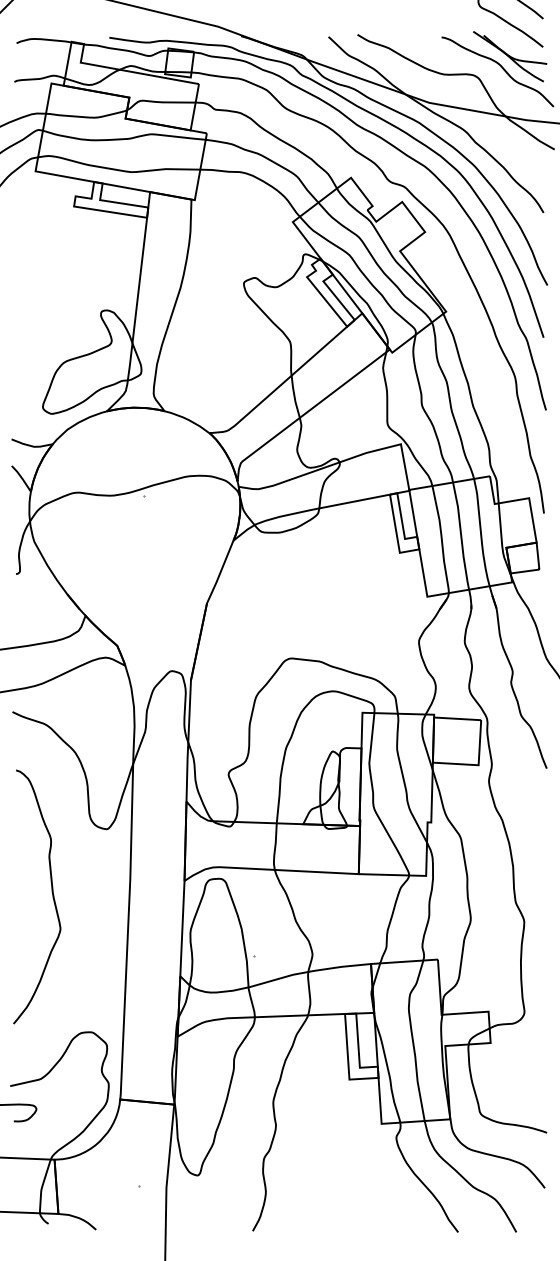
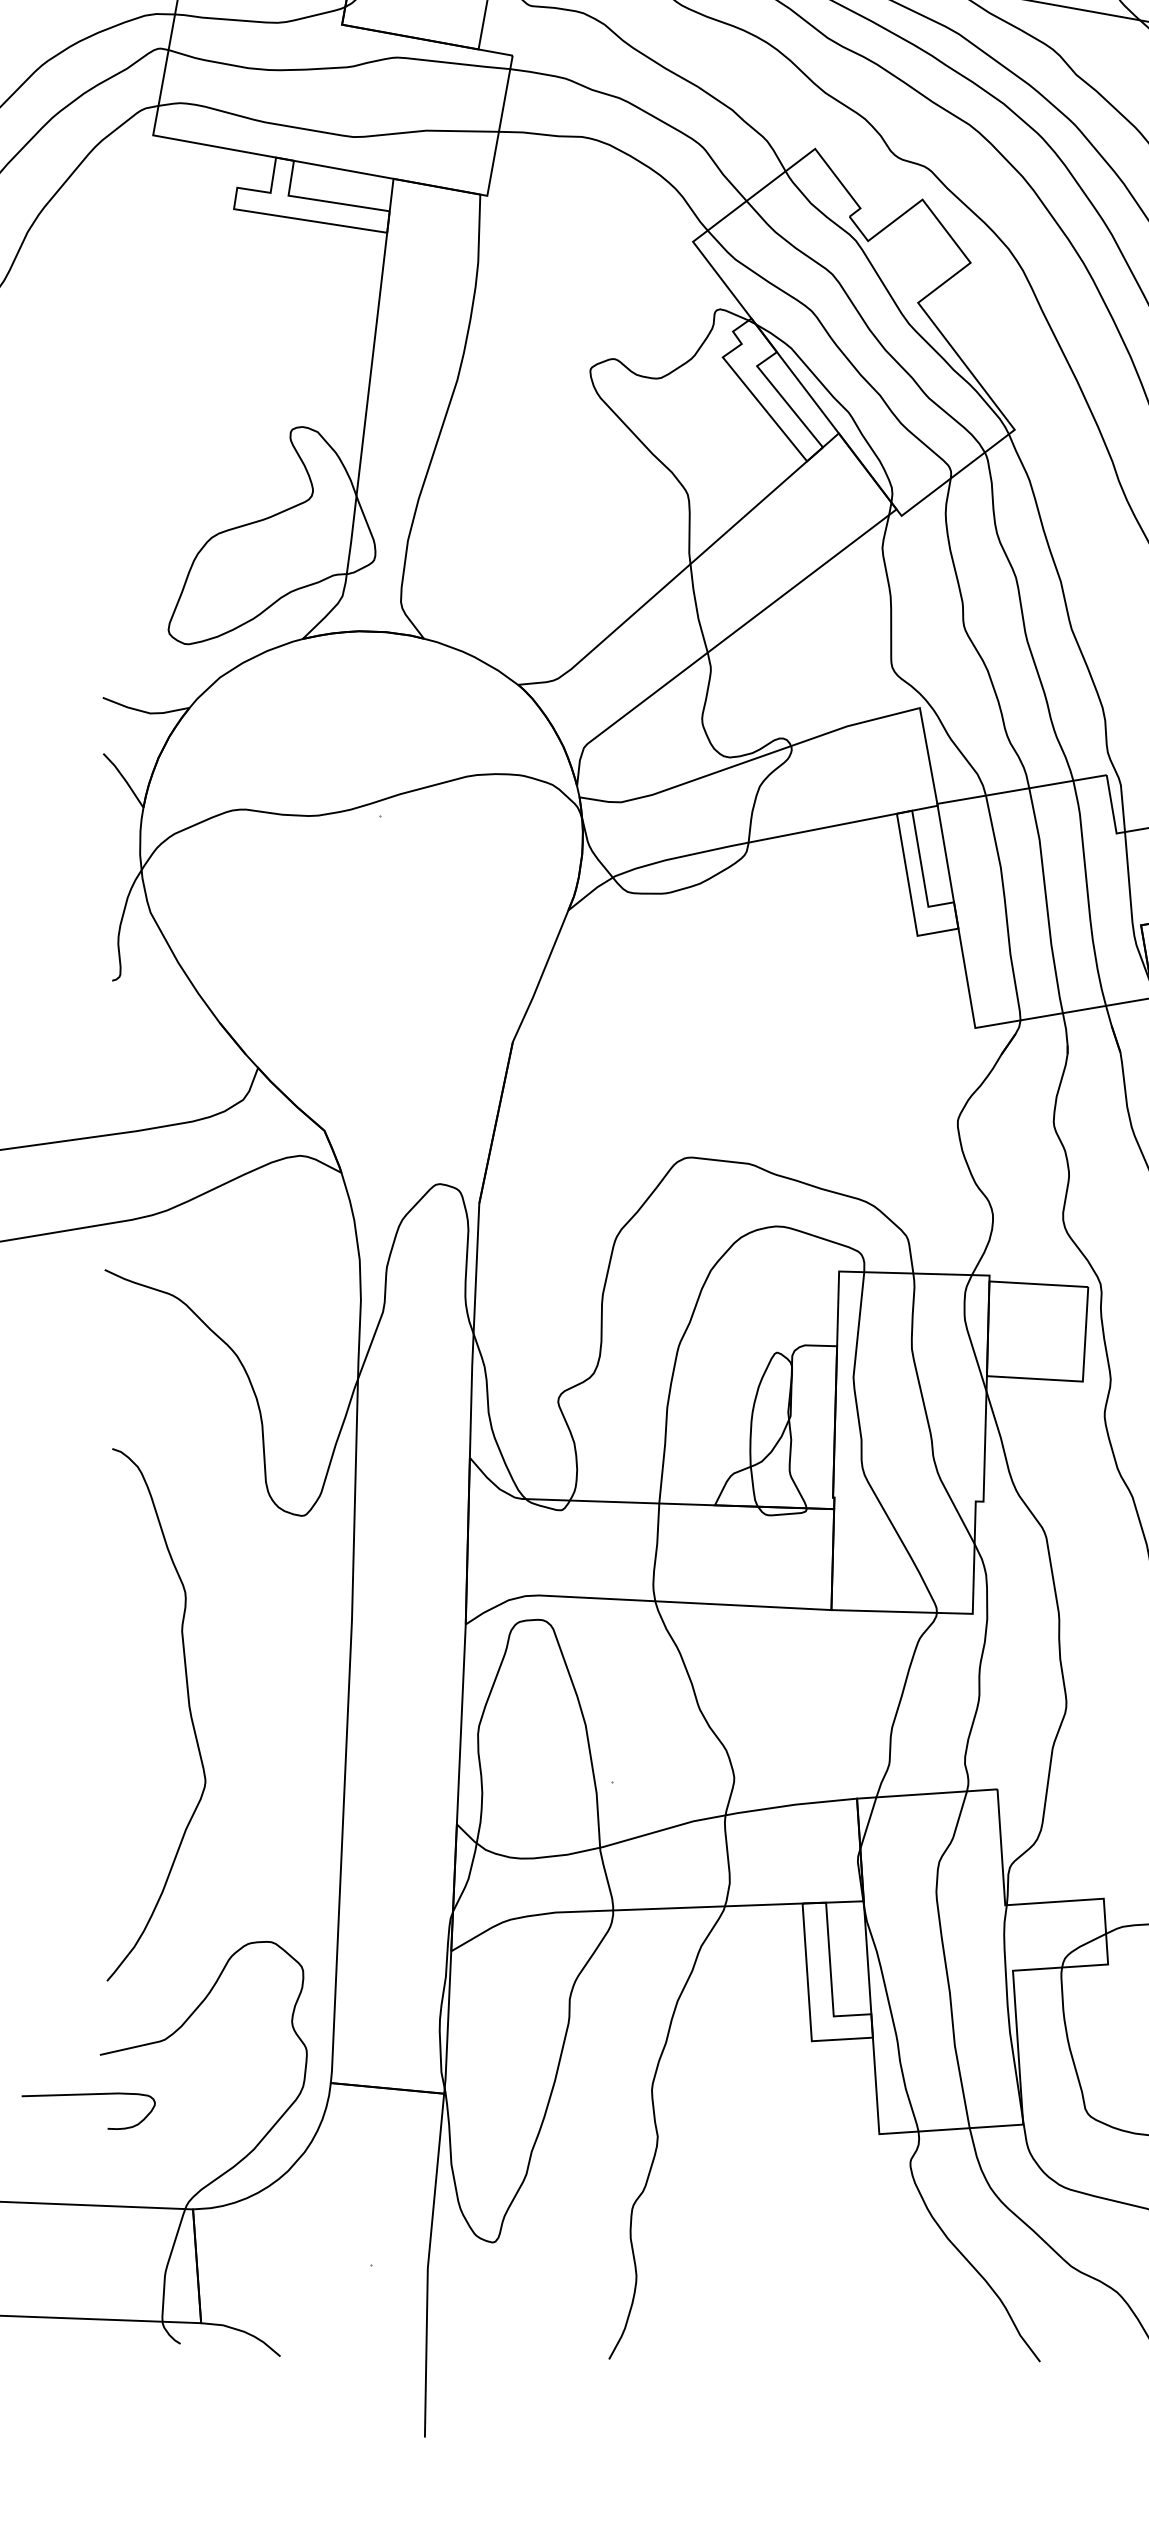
curve: (51, 892) -> (186, 1705), moved

